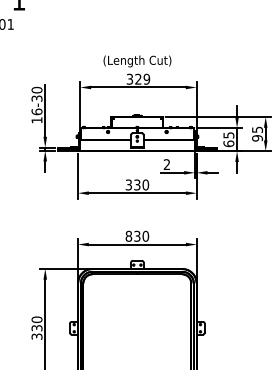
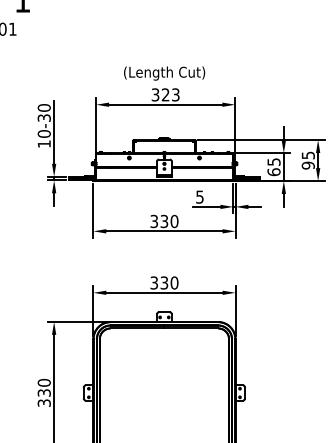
text: (146, 78) -> (175, 93), 329 -> 323
text: (36, 111) -> (43, 133), 16-30 -> 10-30
text: (166, 164) -> (199, 196), 2 -> 5
text: (128, 236) -> (153, 283), 830 -> 330

